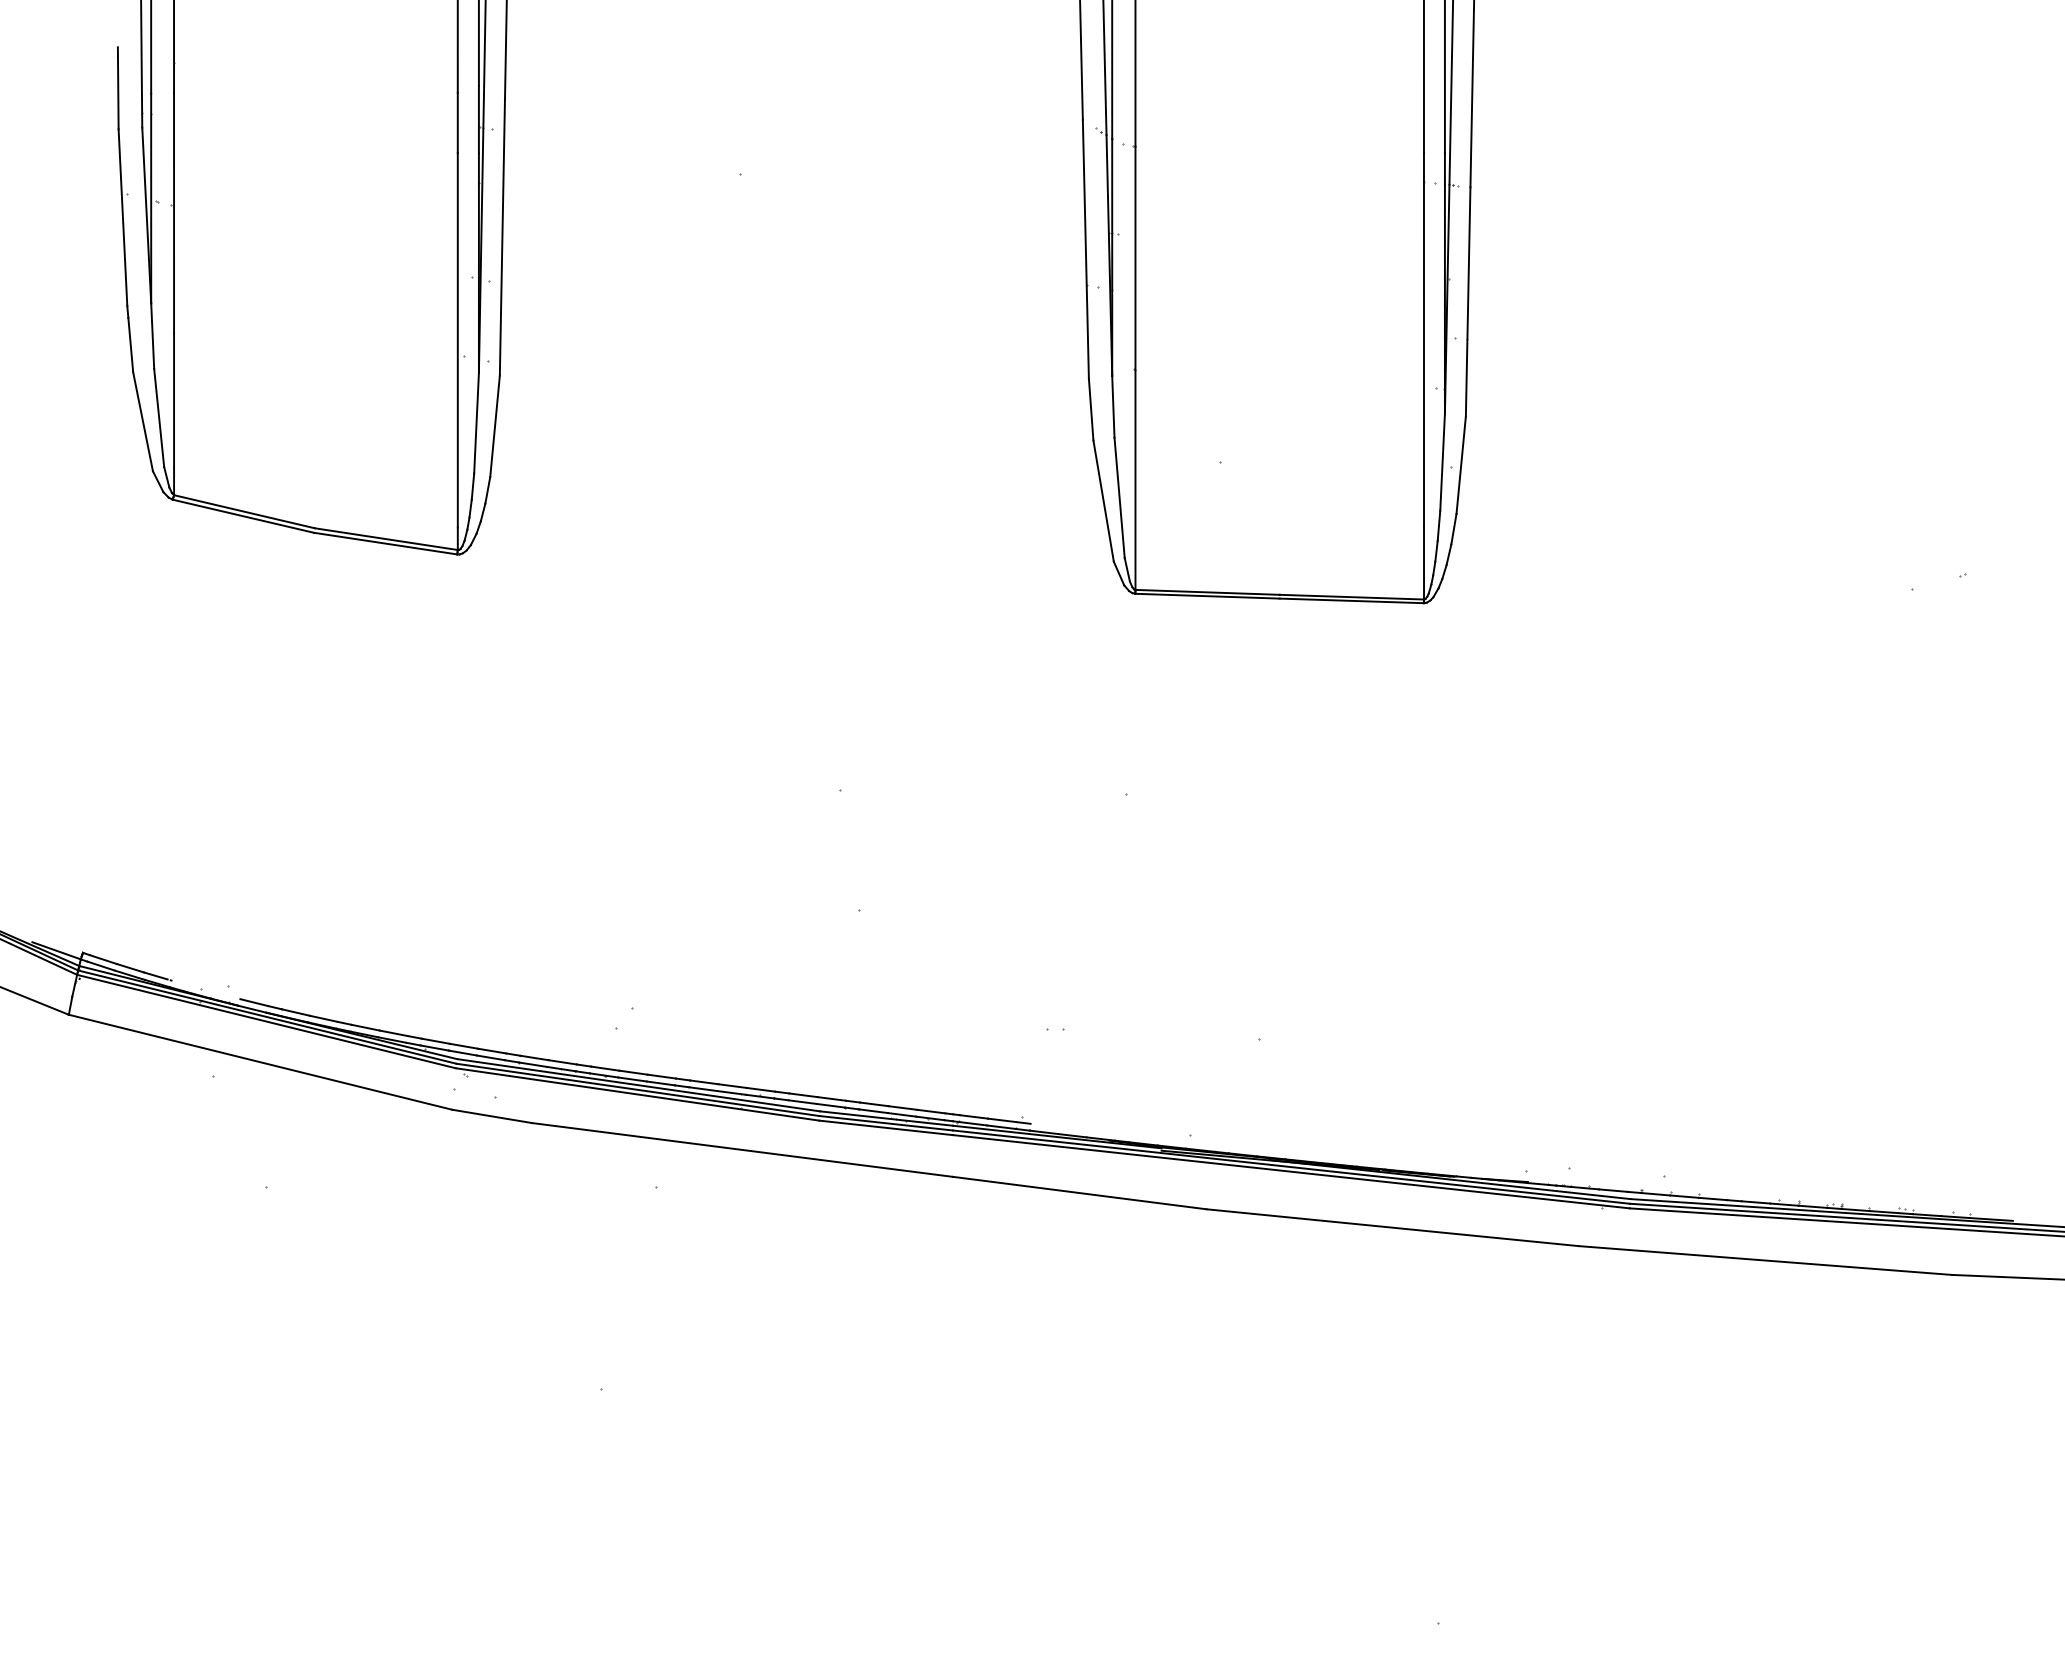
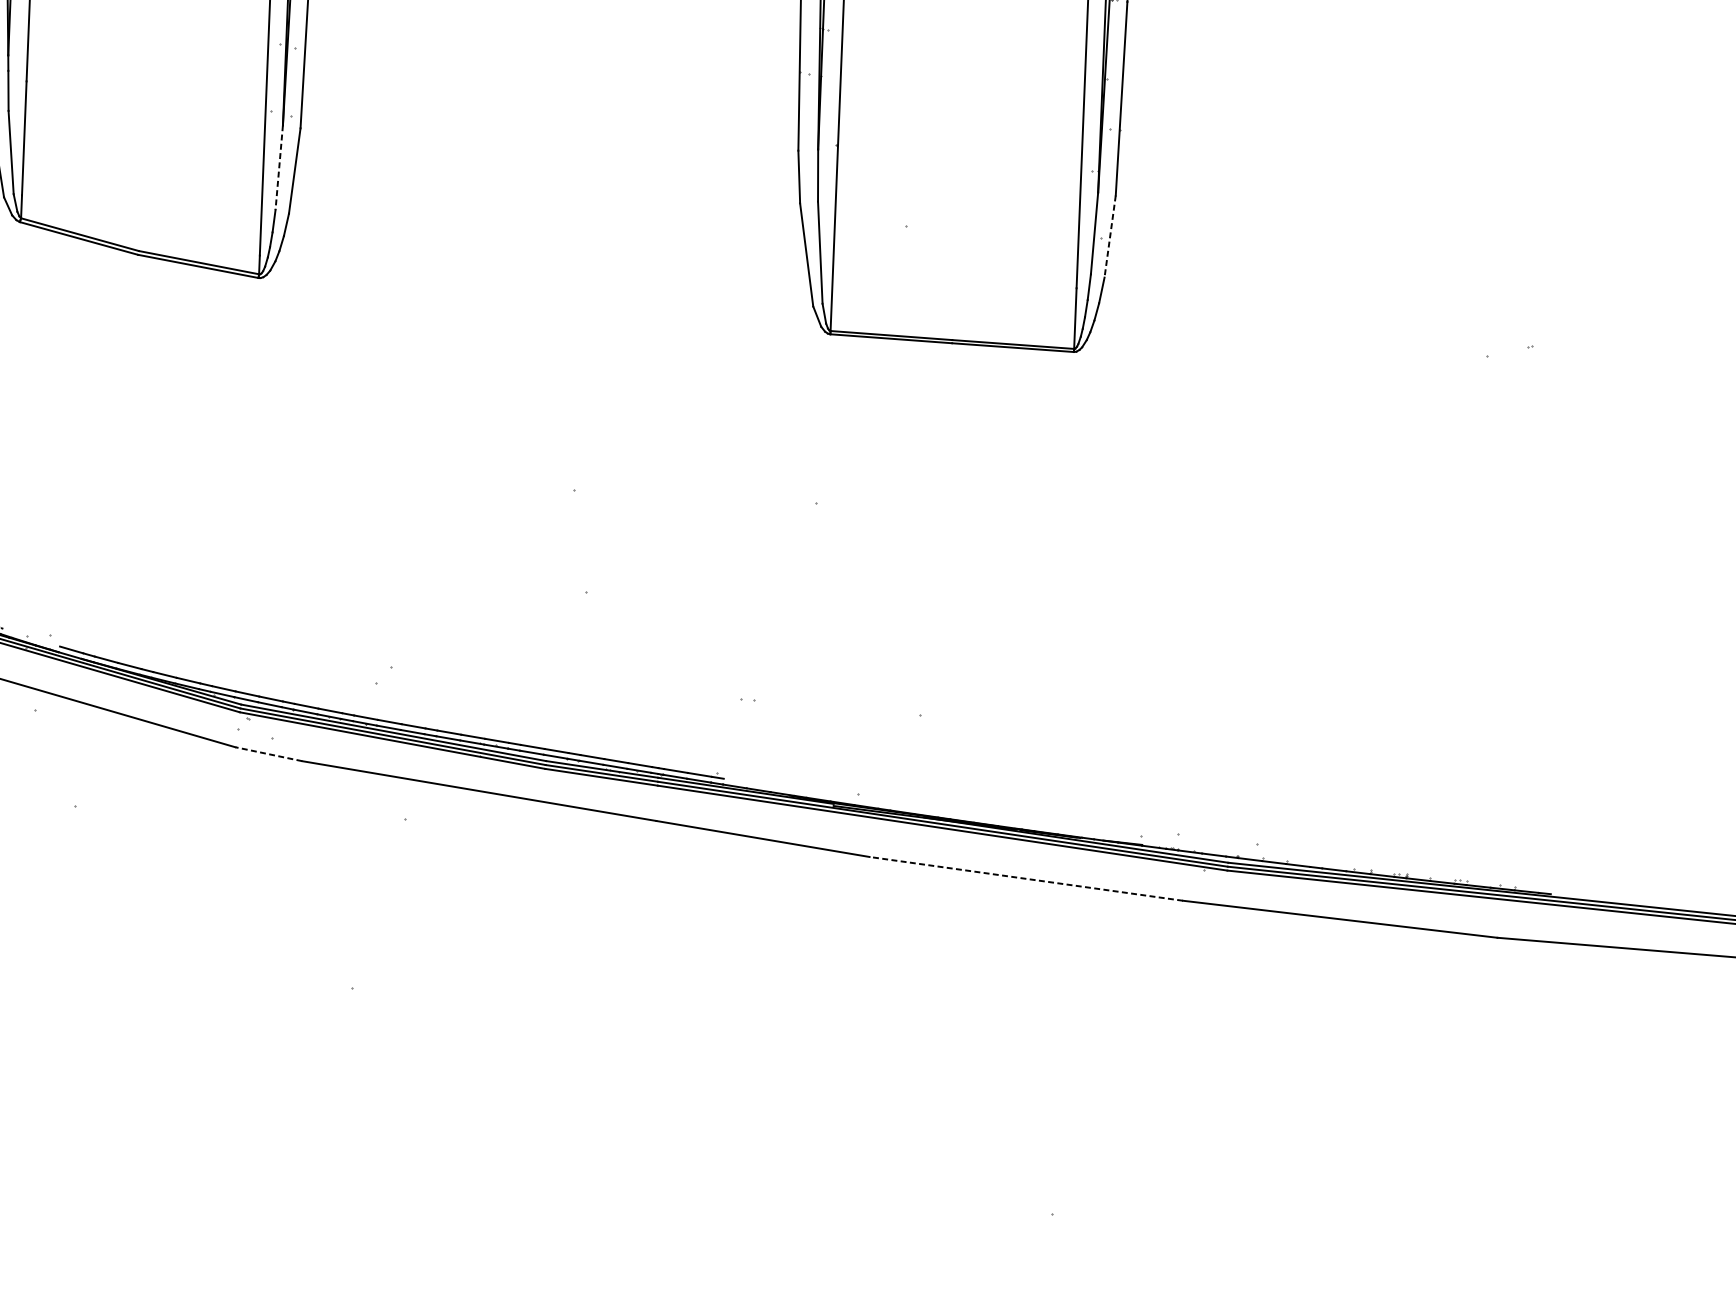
line: (476, 423) -> (279, 167), solid -> dashed
line: (1461, 465) -> (1110, 236), solid -> dashed
line: (491, 1116) -> (268, 754), solid -> dashed
line: (1392, 1227) -> (1026, 878), solid -> dashed

